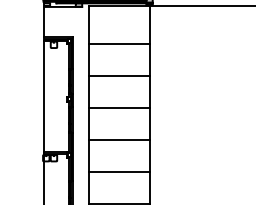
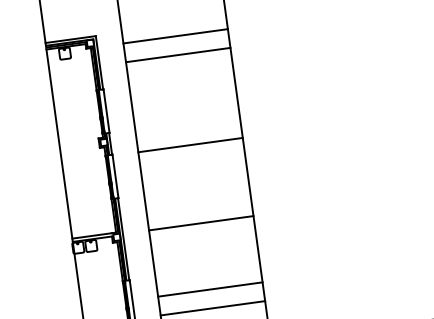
line: (119, 75) -> (178, 54), moved
line: (119, 139) -> (201, 222), moved
line: (119, 171) -> (210, 288), moved

